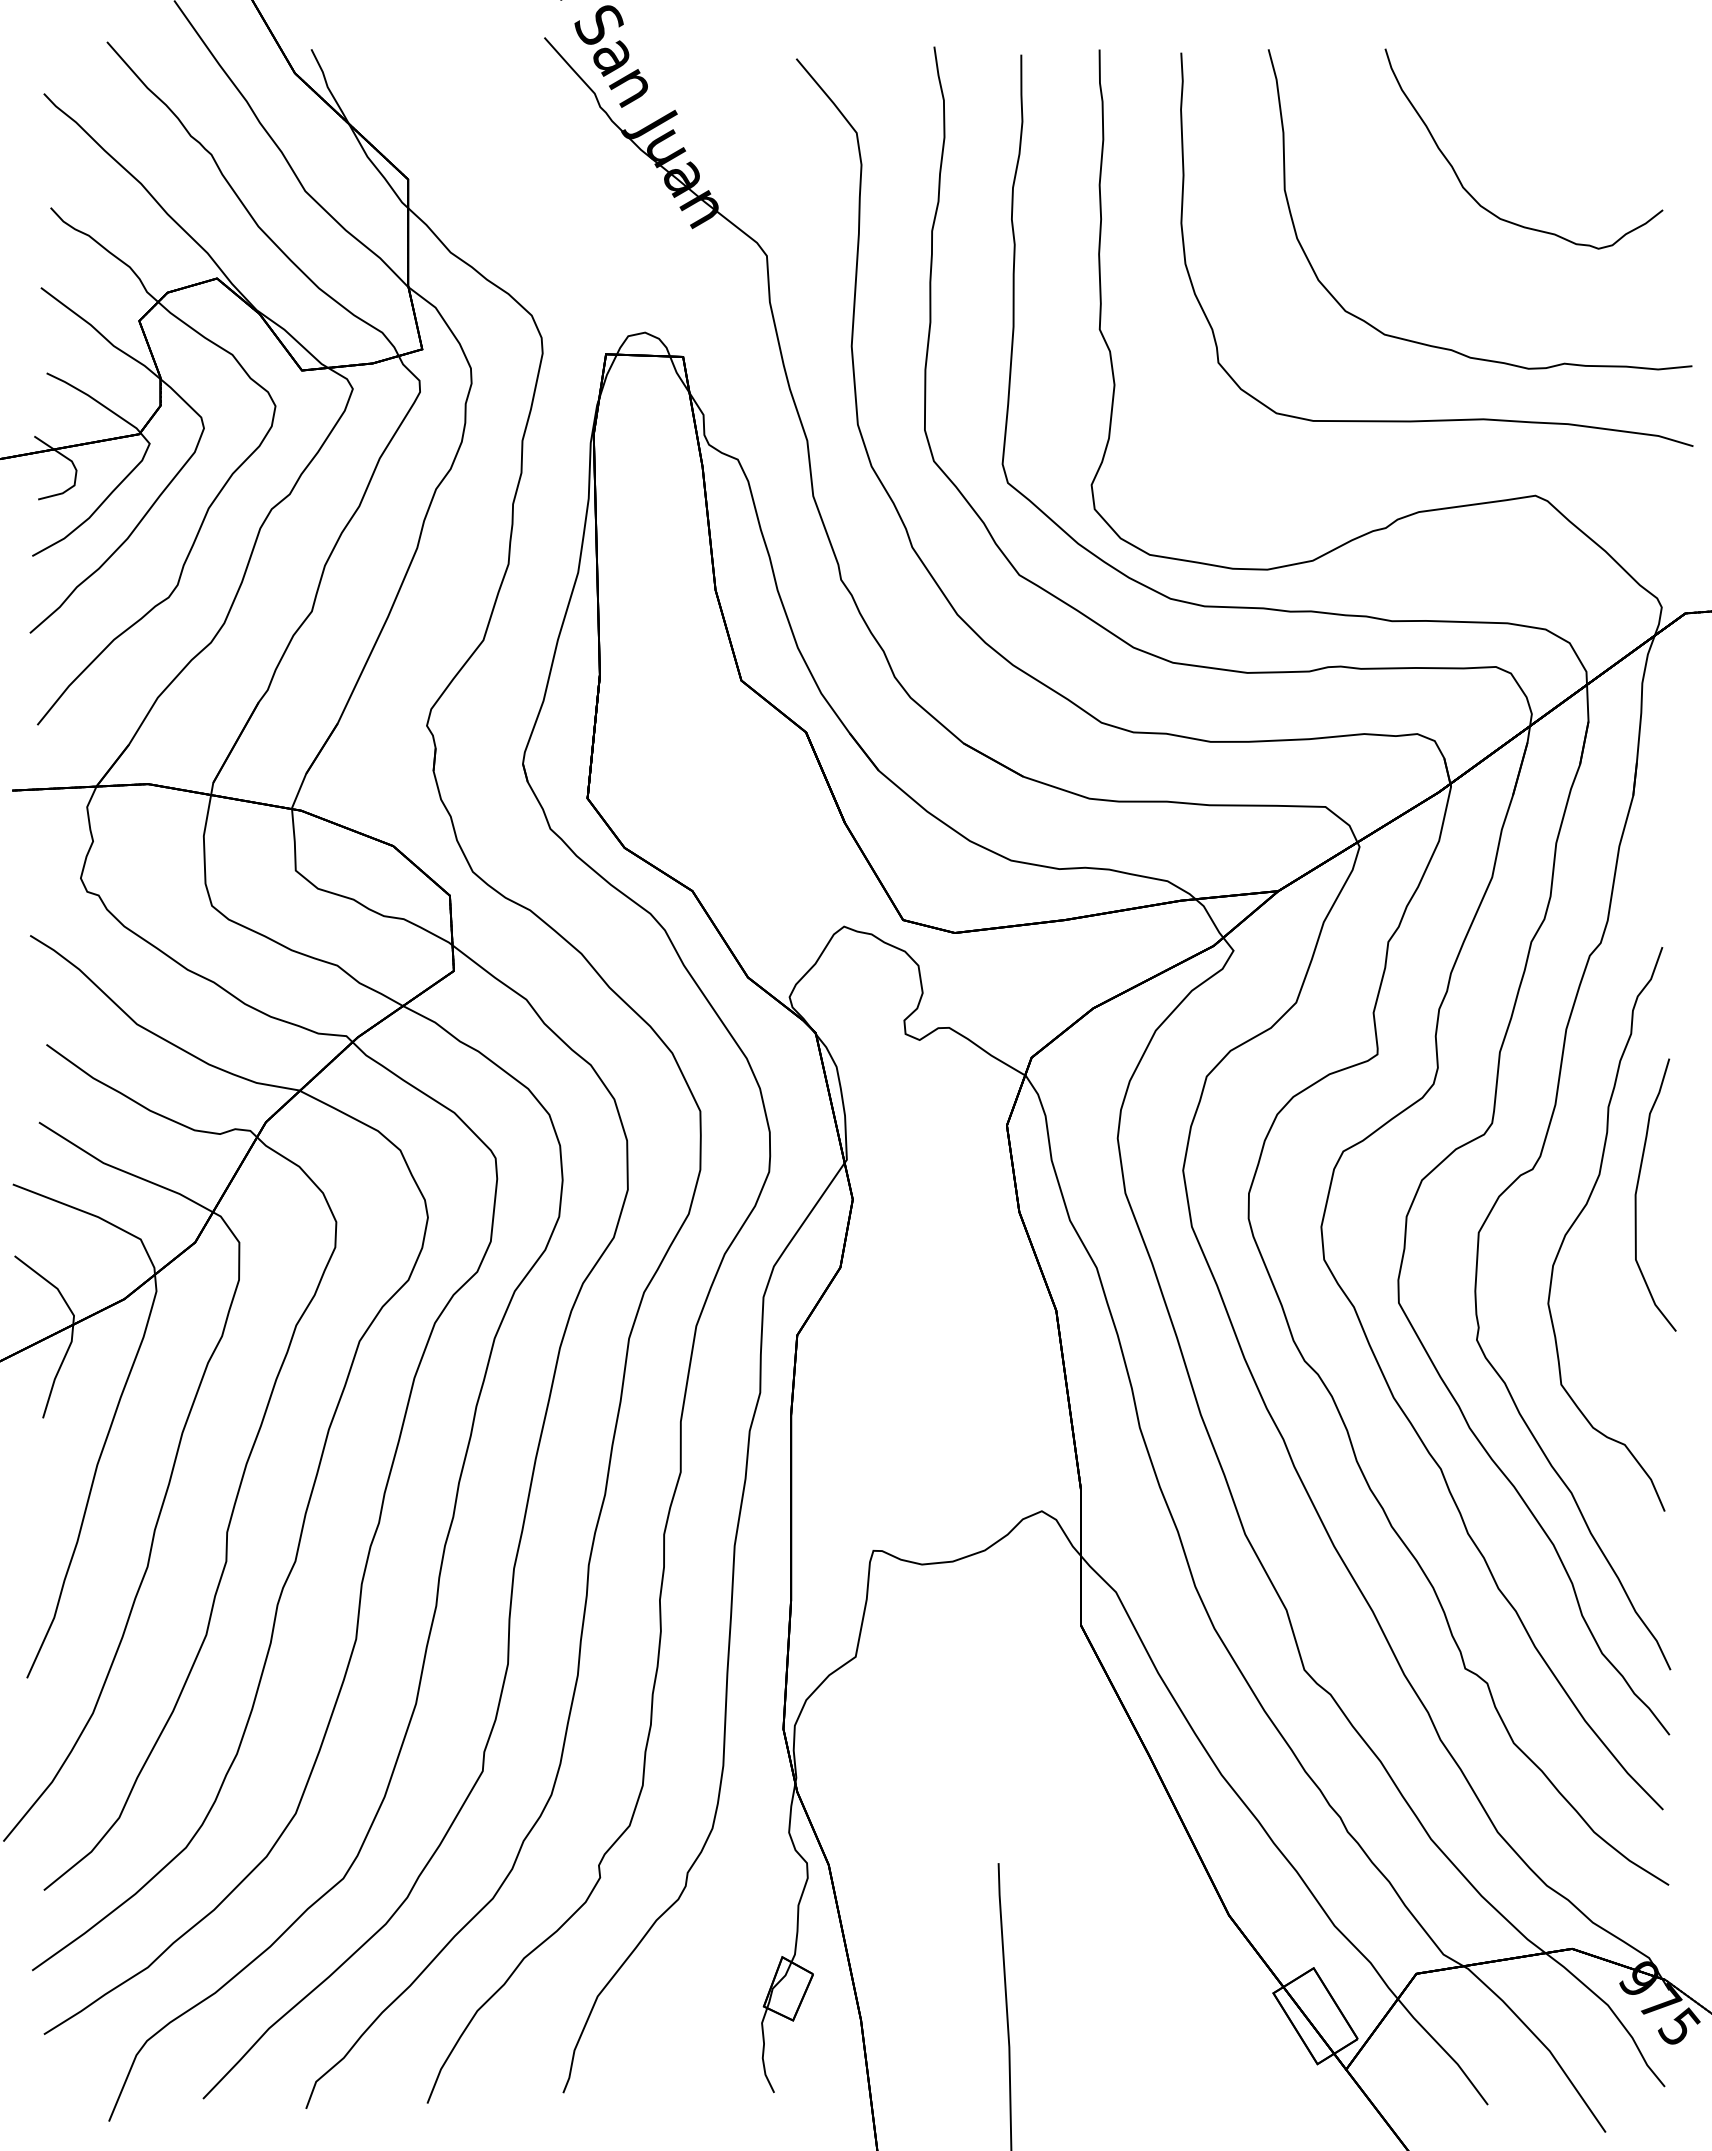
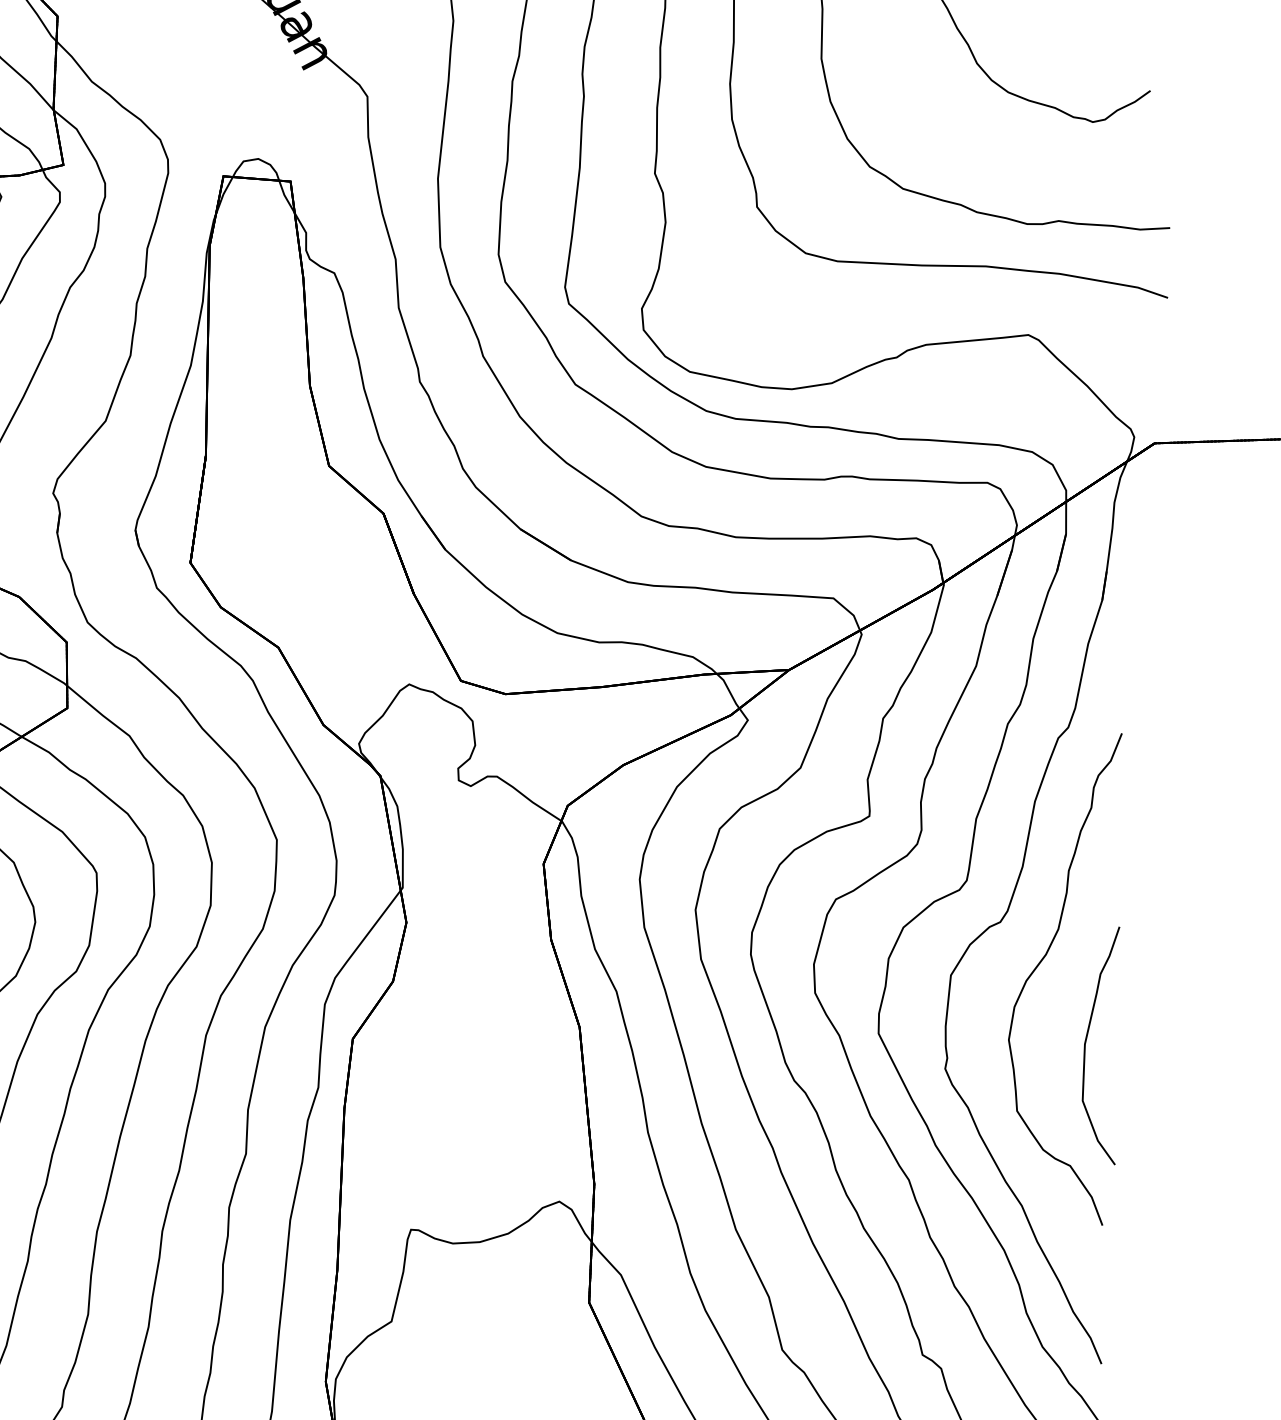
part: (1637, 1191) -> (1086, 1041), moved

